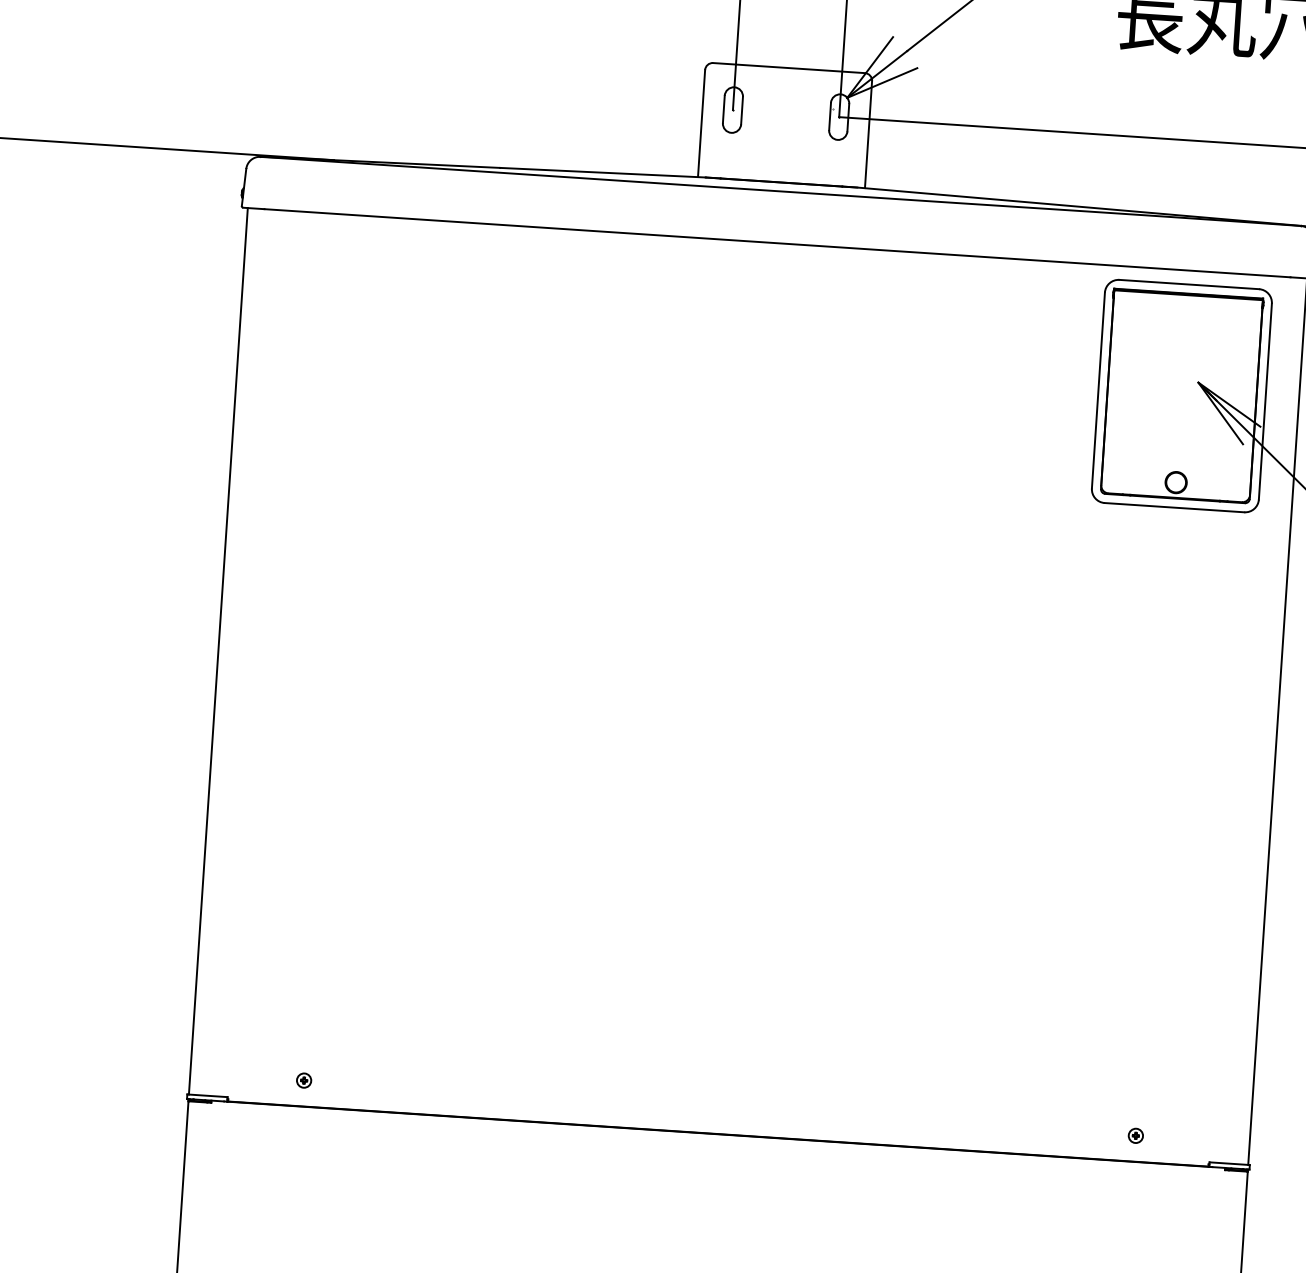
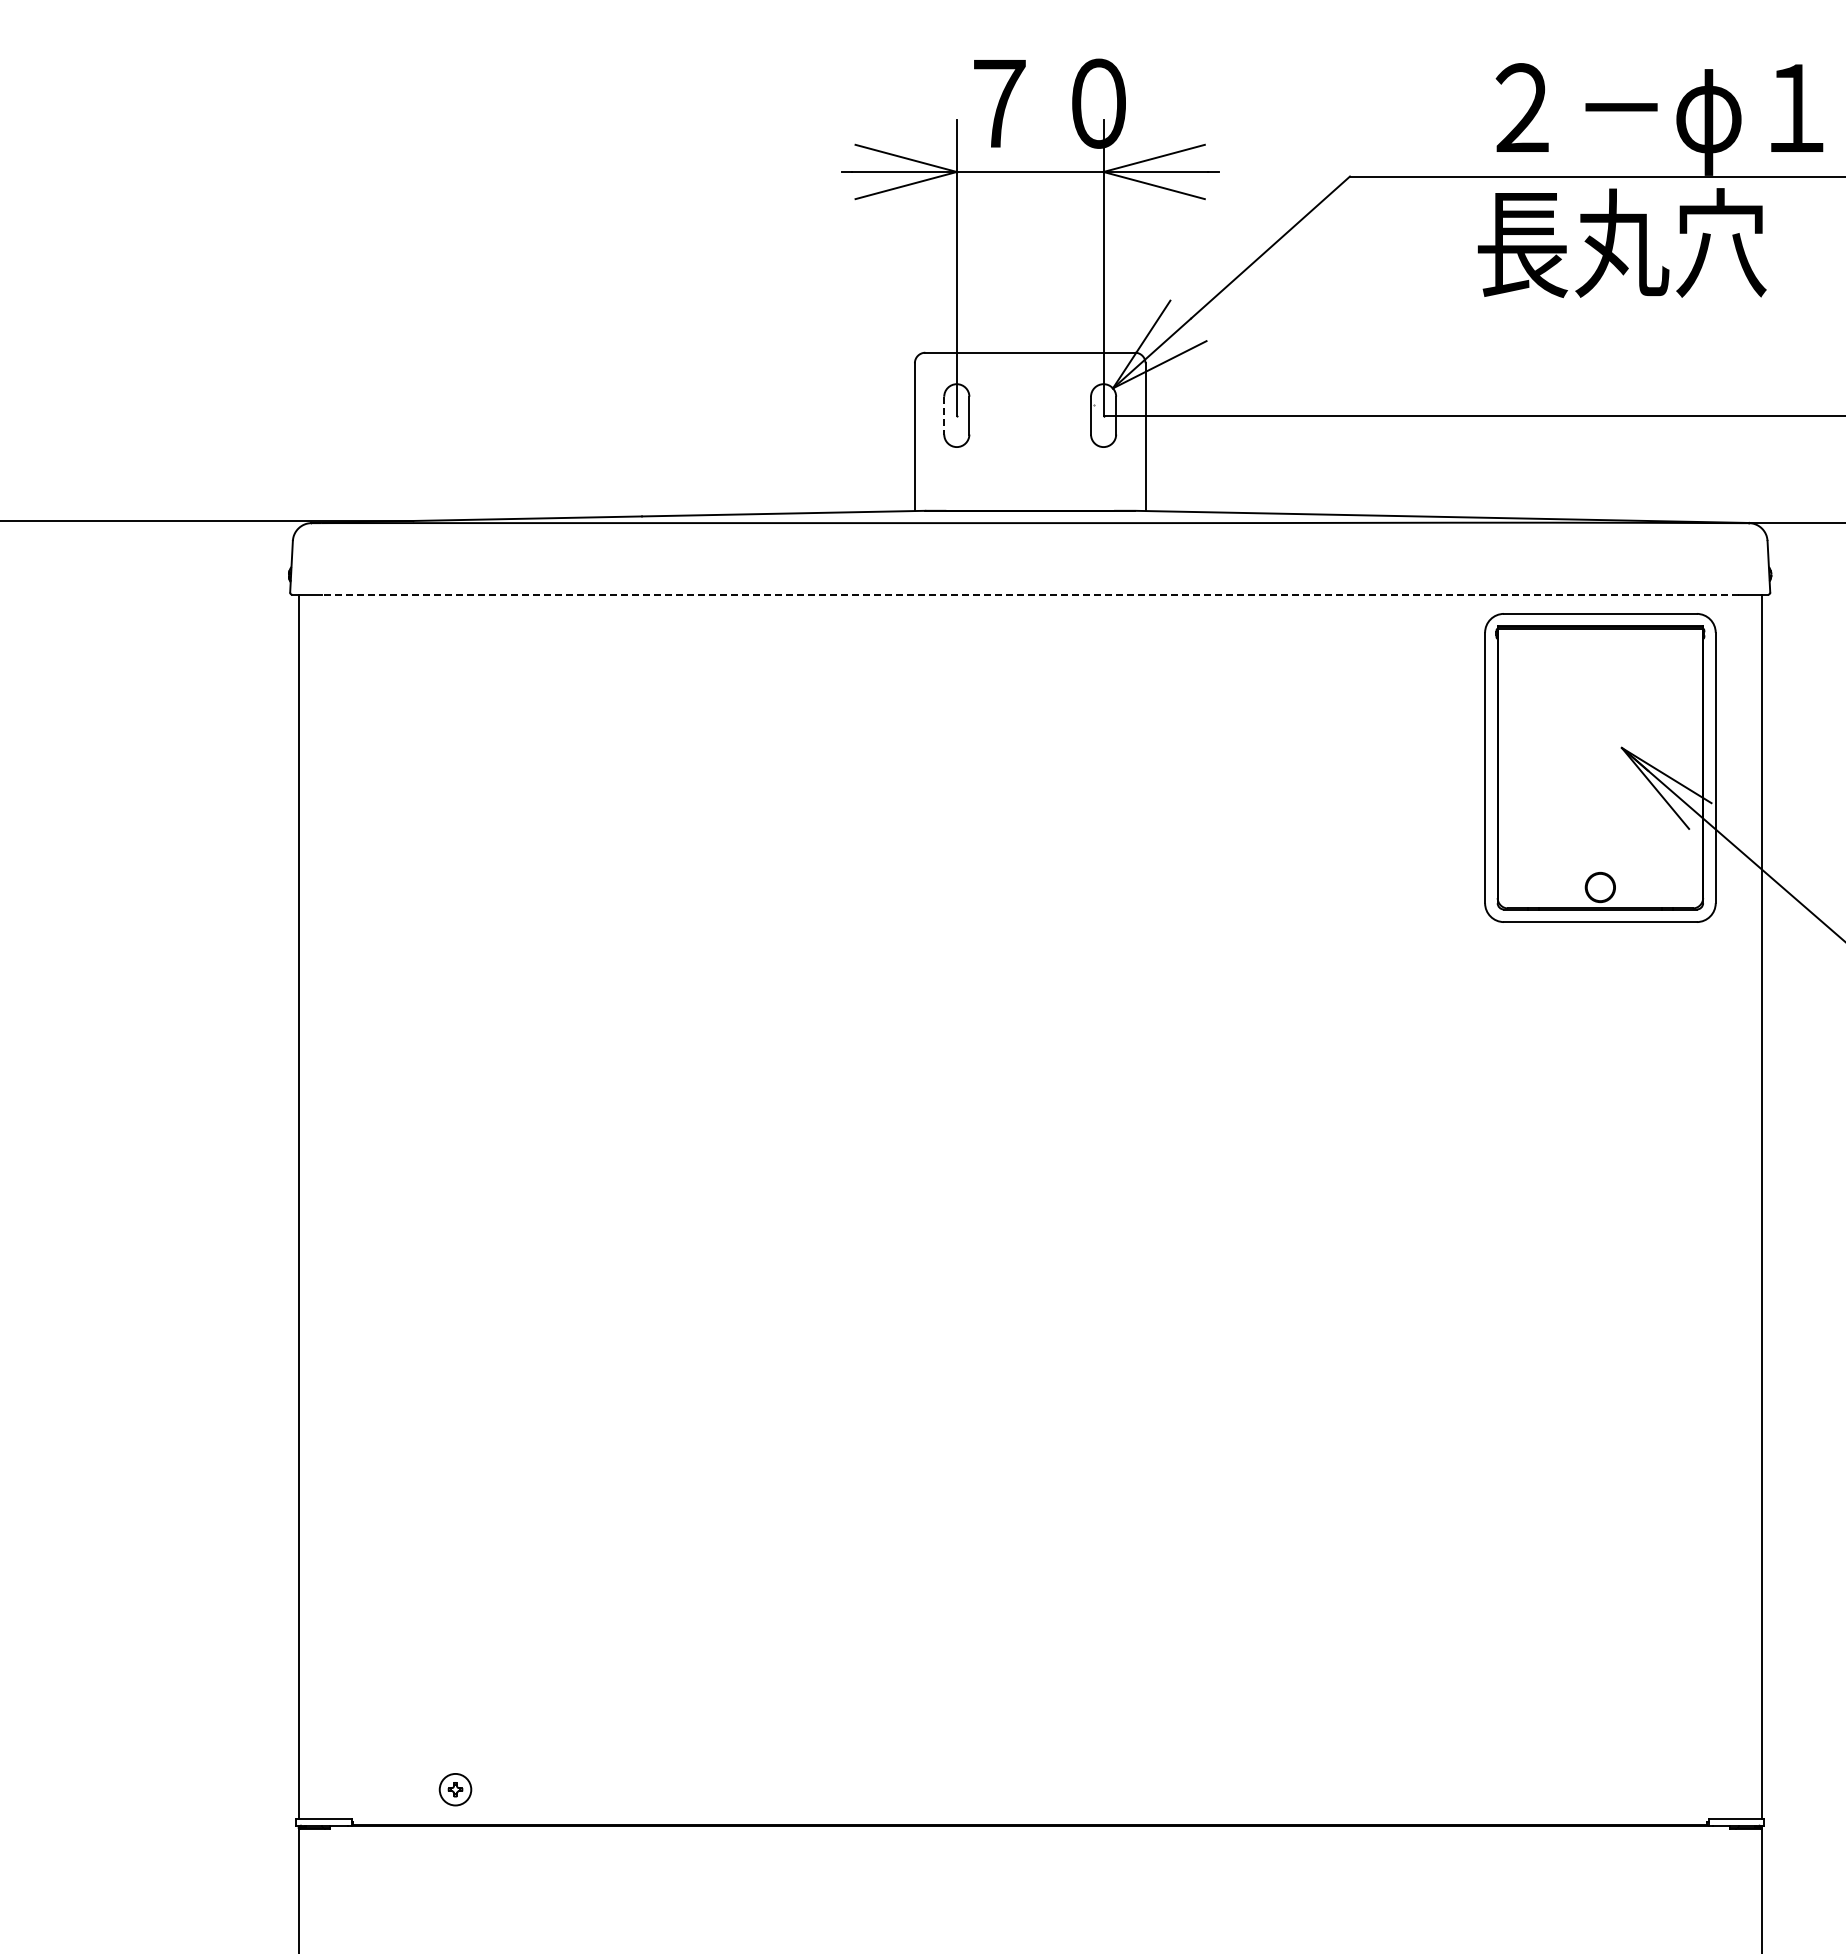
line: (724, 109) -> (944, 415), solid -> dashed
line: (777, 243) -> (1030, 594), solid -> dashed
part: (303, 1080) -> (455, 1789), size x1.6
part: (1135, 1135) -> (1604, 1789), removed

